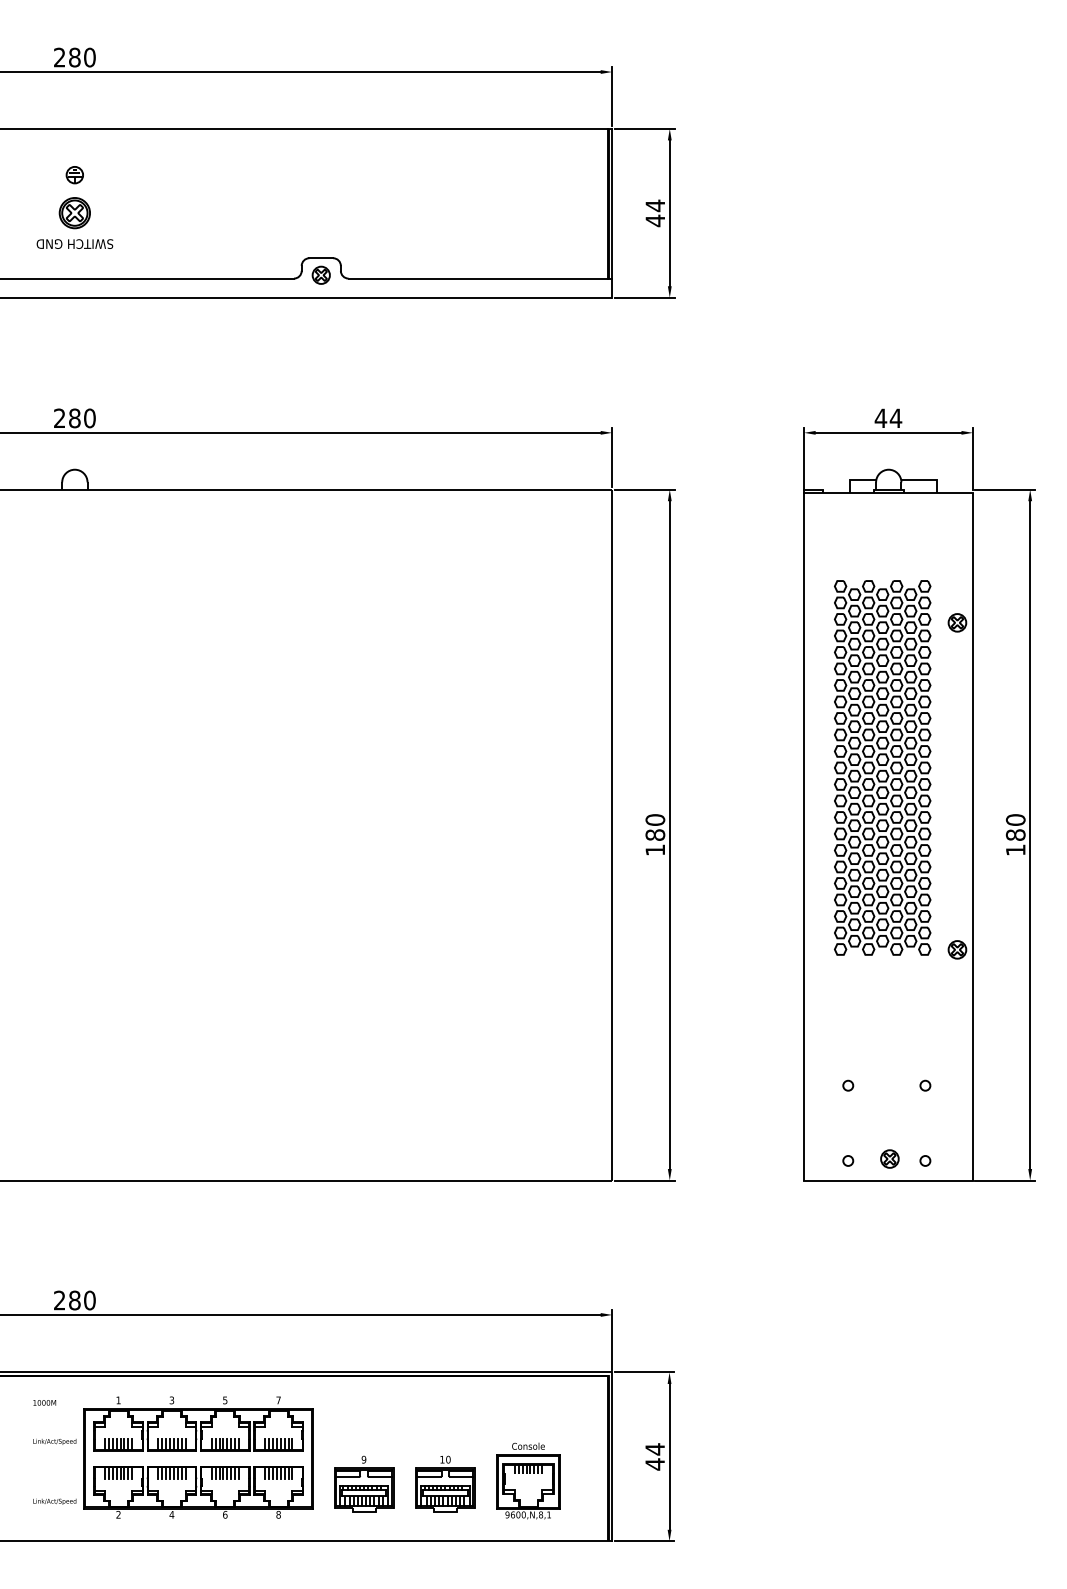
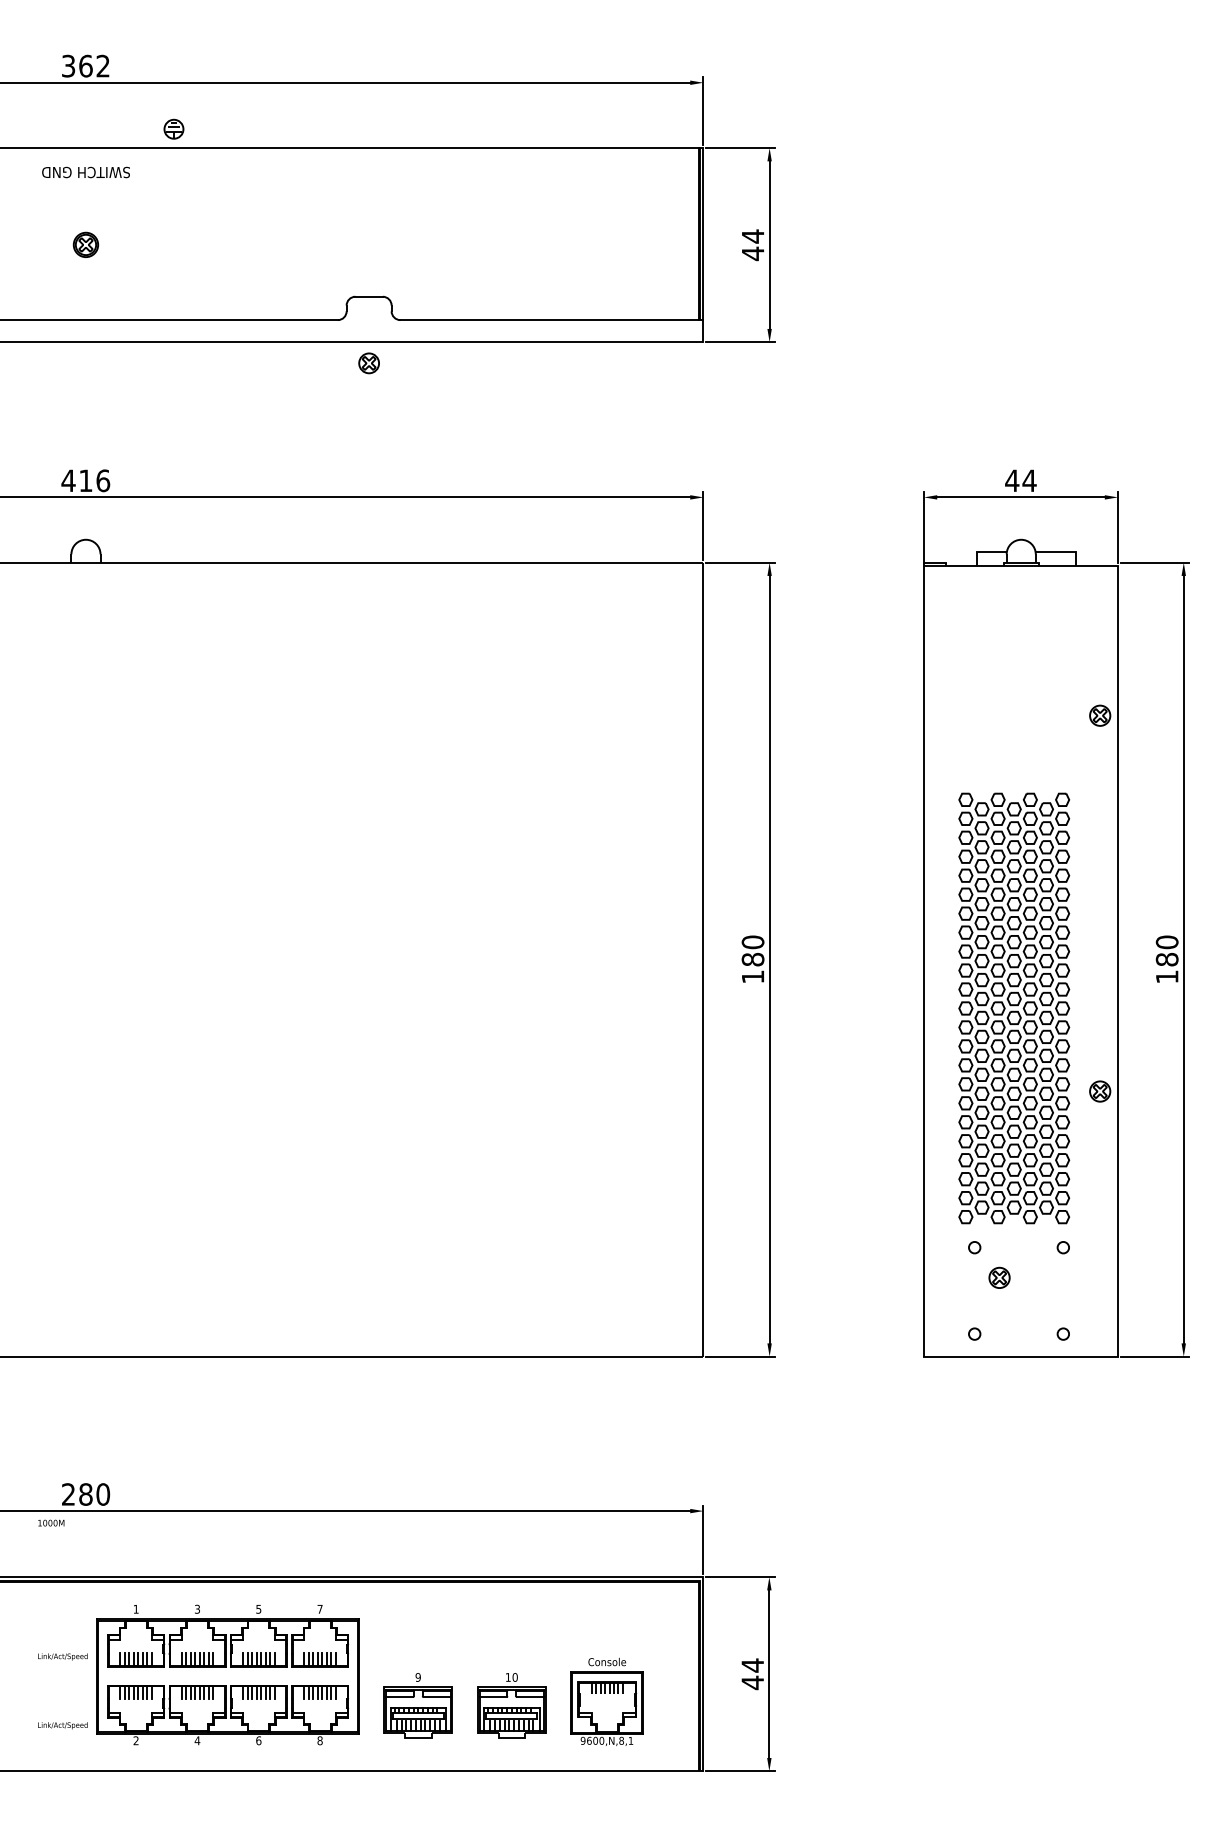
text: (75, 57) -> (86, 65), 280 -> 362
part: (74, 174) -> (173, 128), moved
part: (74, 212) -> (85, 244), size x0.7
text: (74, 244) -> (85, 172), moved
part: (320, 275) -> (368, 363), moved
text: (74, 418) -> (85, 480), 280 -> 416
part: (882, 767) -> (1014, 1008), moved
part: (889, 1158) -> (999, 1277), moved
text: (44, 1402) -> (51, 1522), moved

